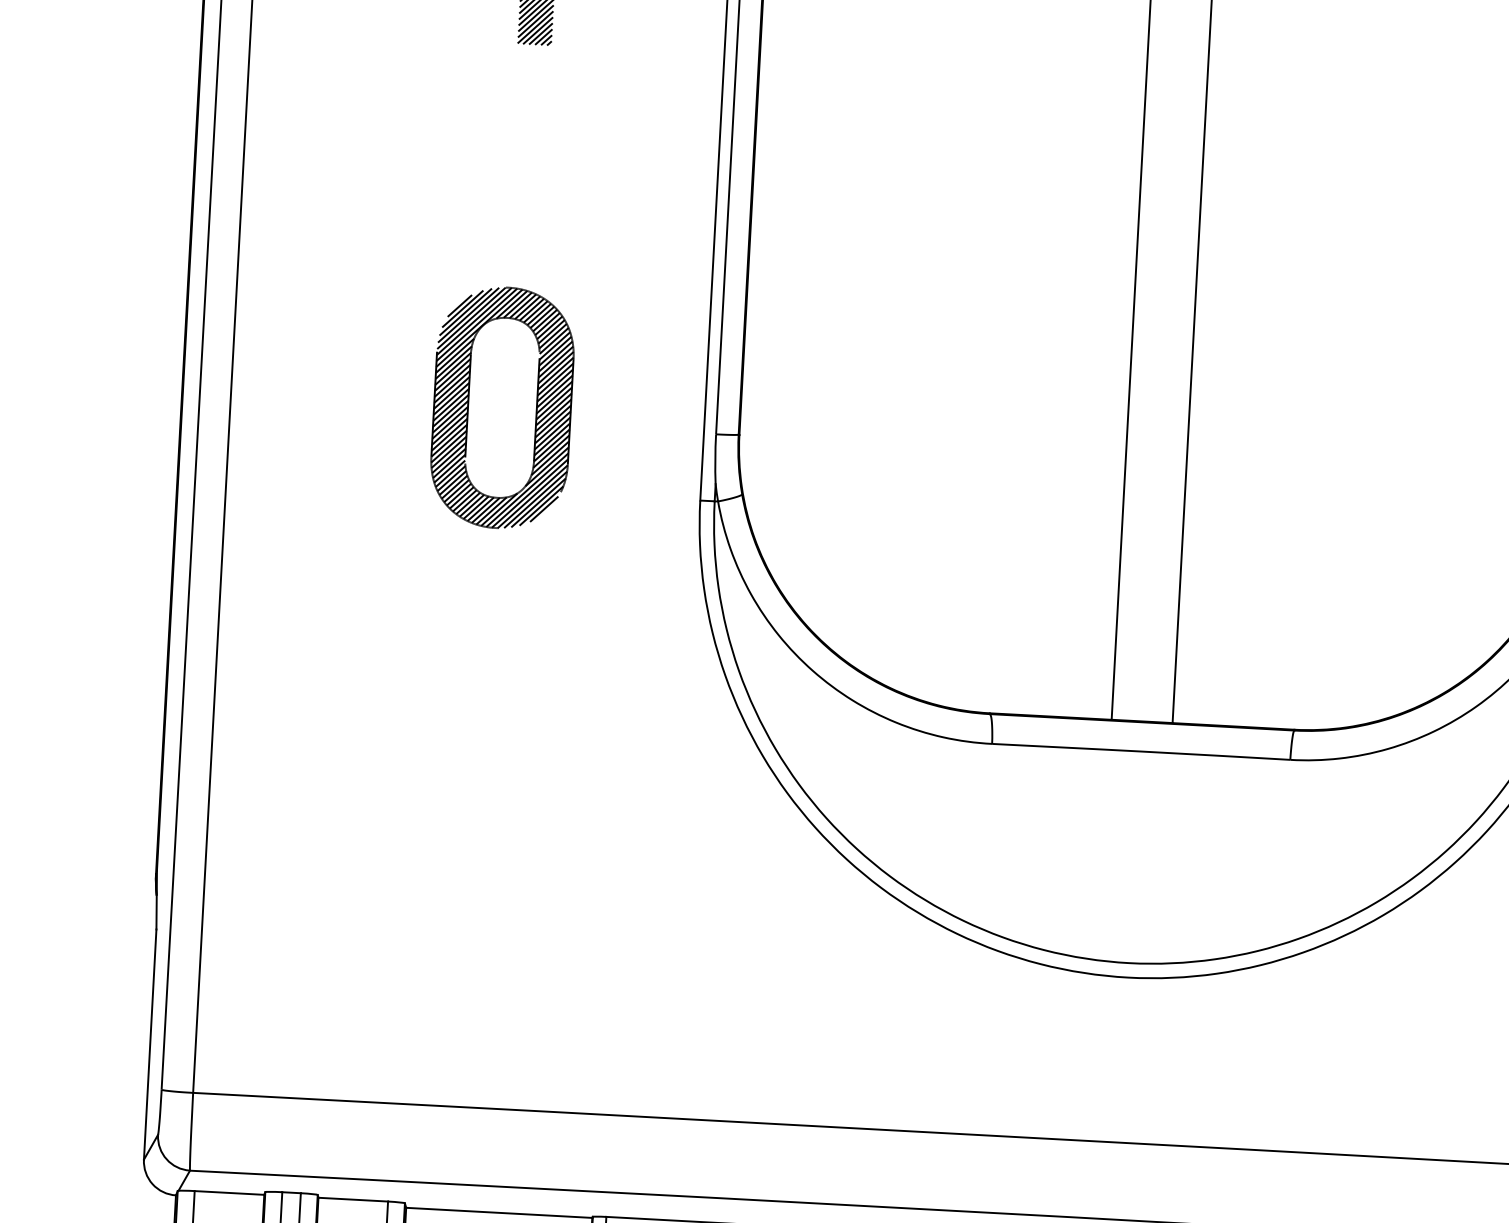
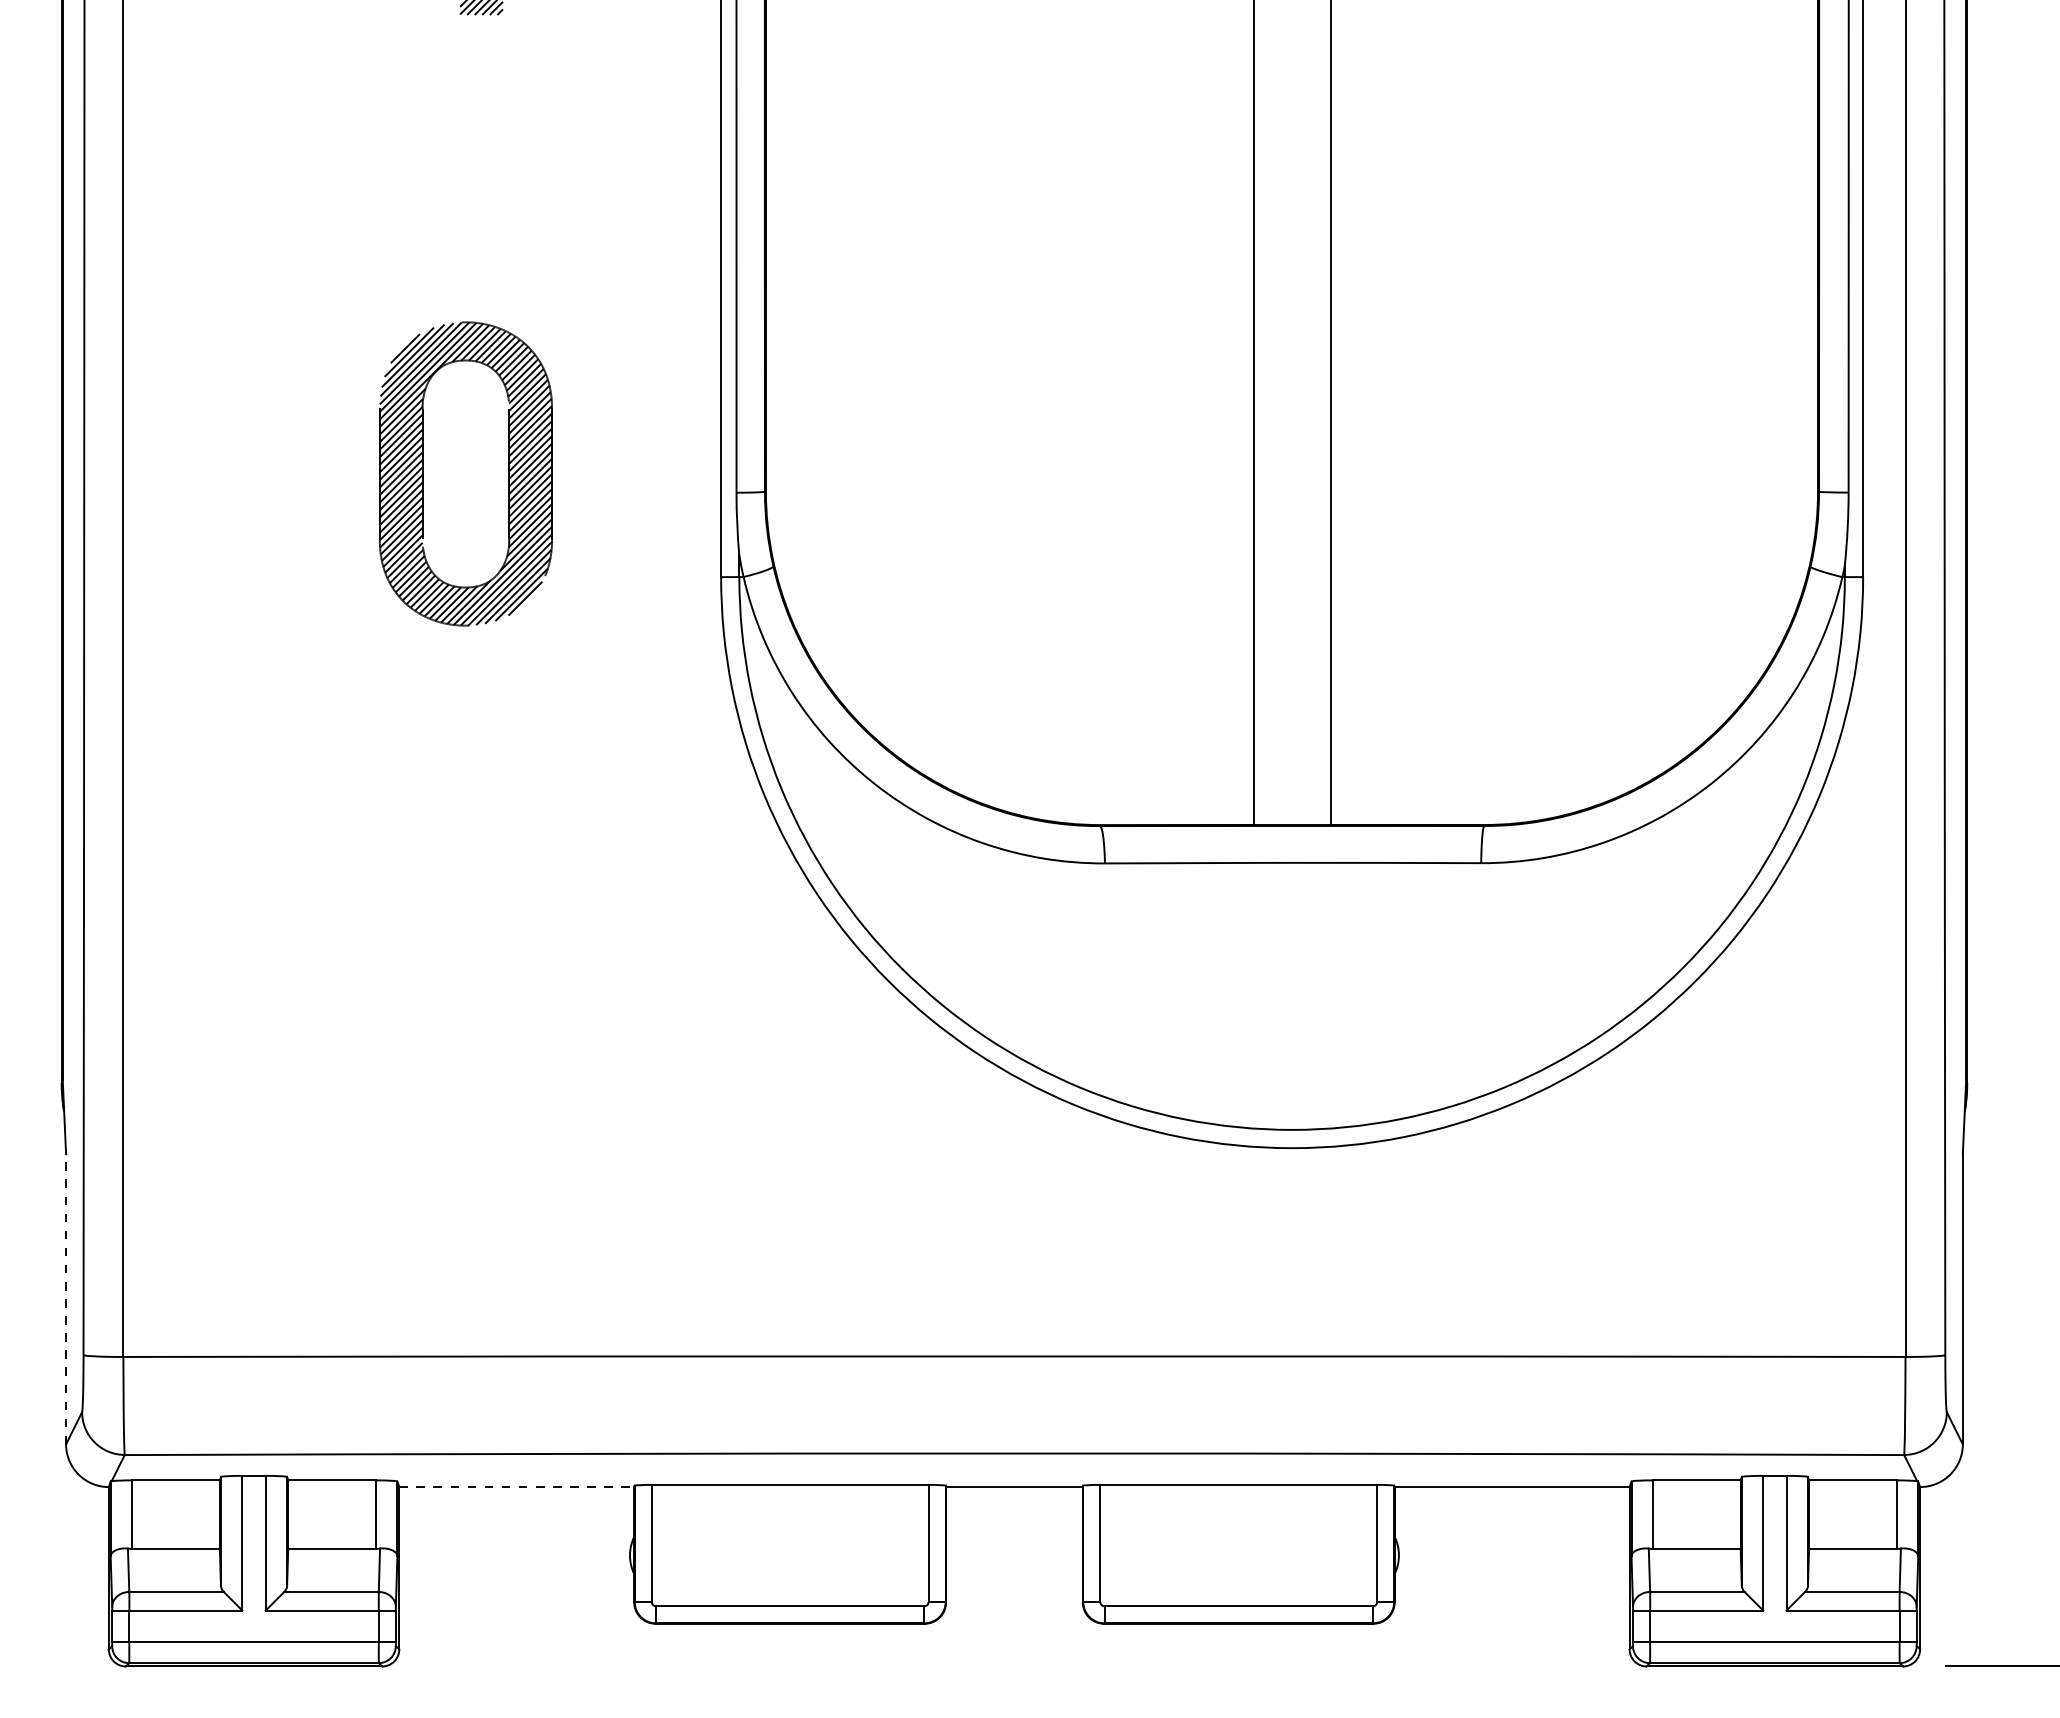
line: (150, 1044) -> (66, 1298), solid -> dashed
line: (499, 1213) -> (517, 1487), solid -> dashed

